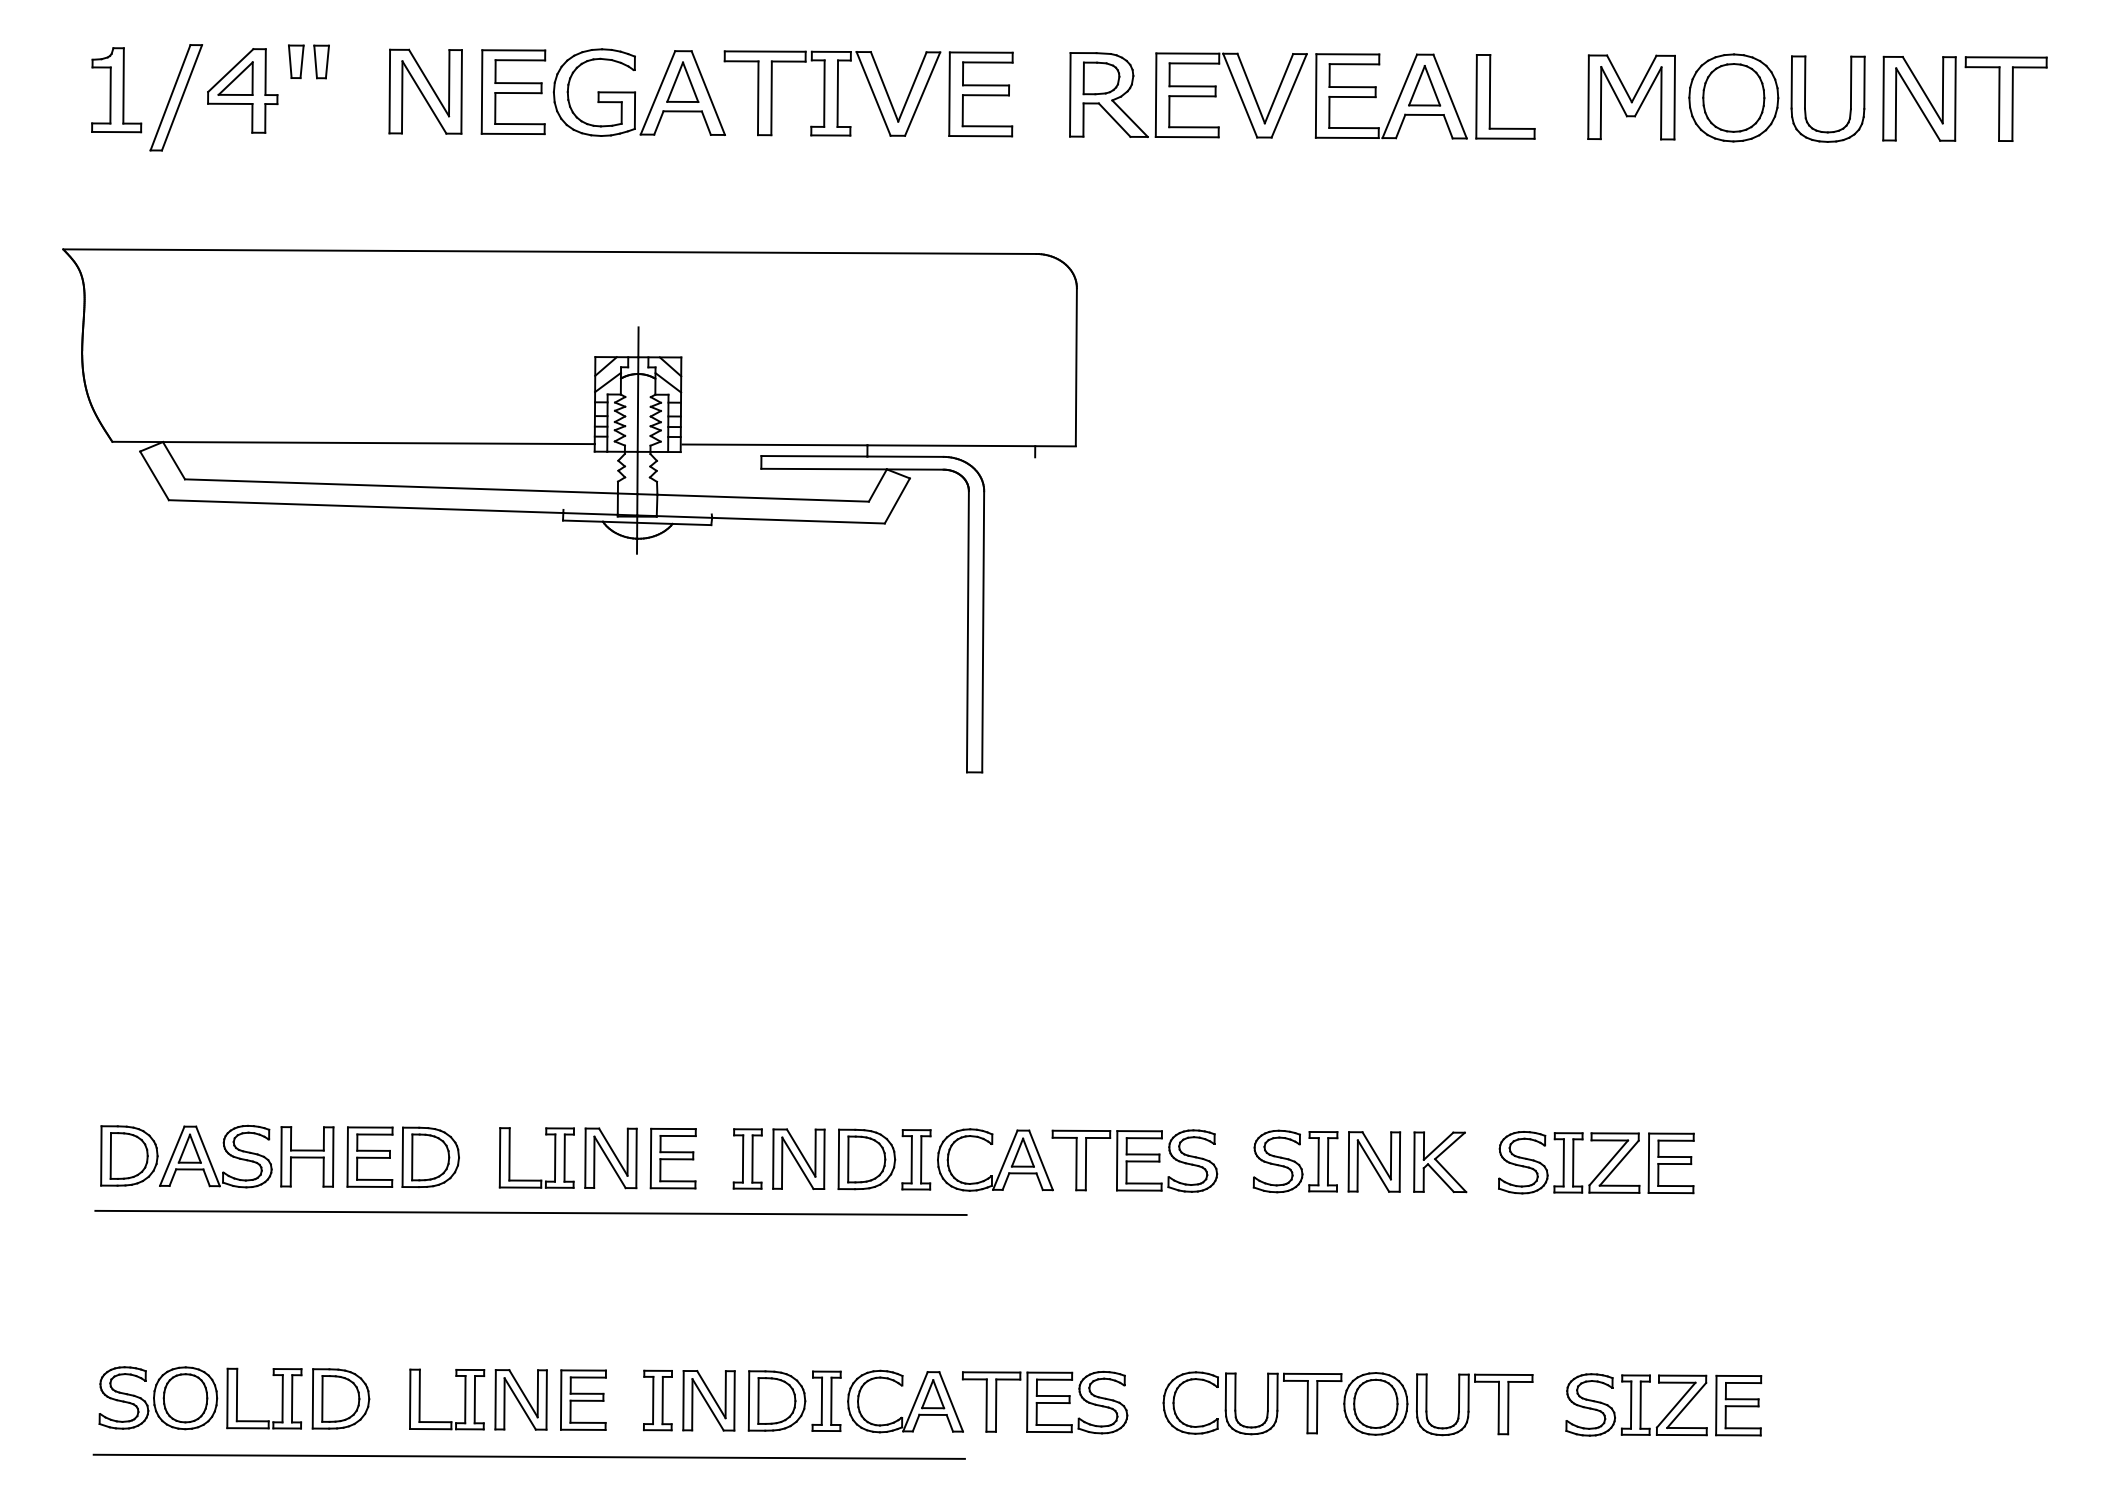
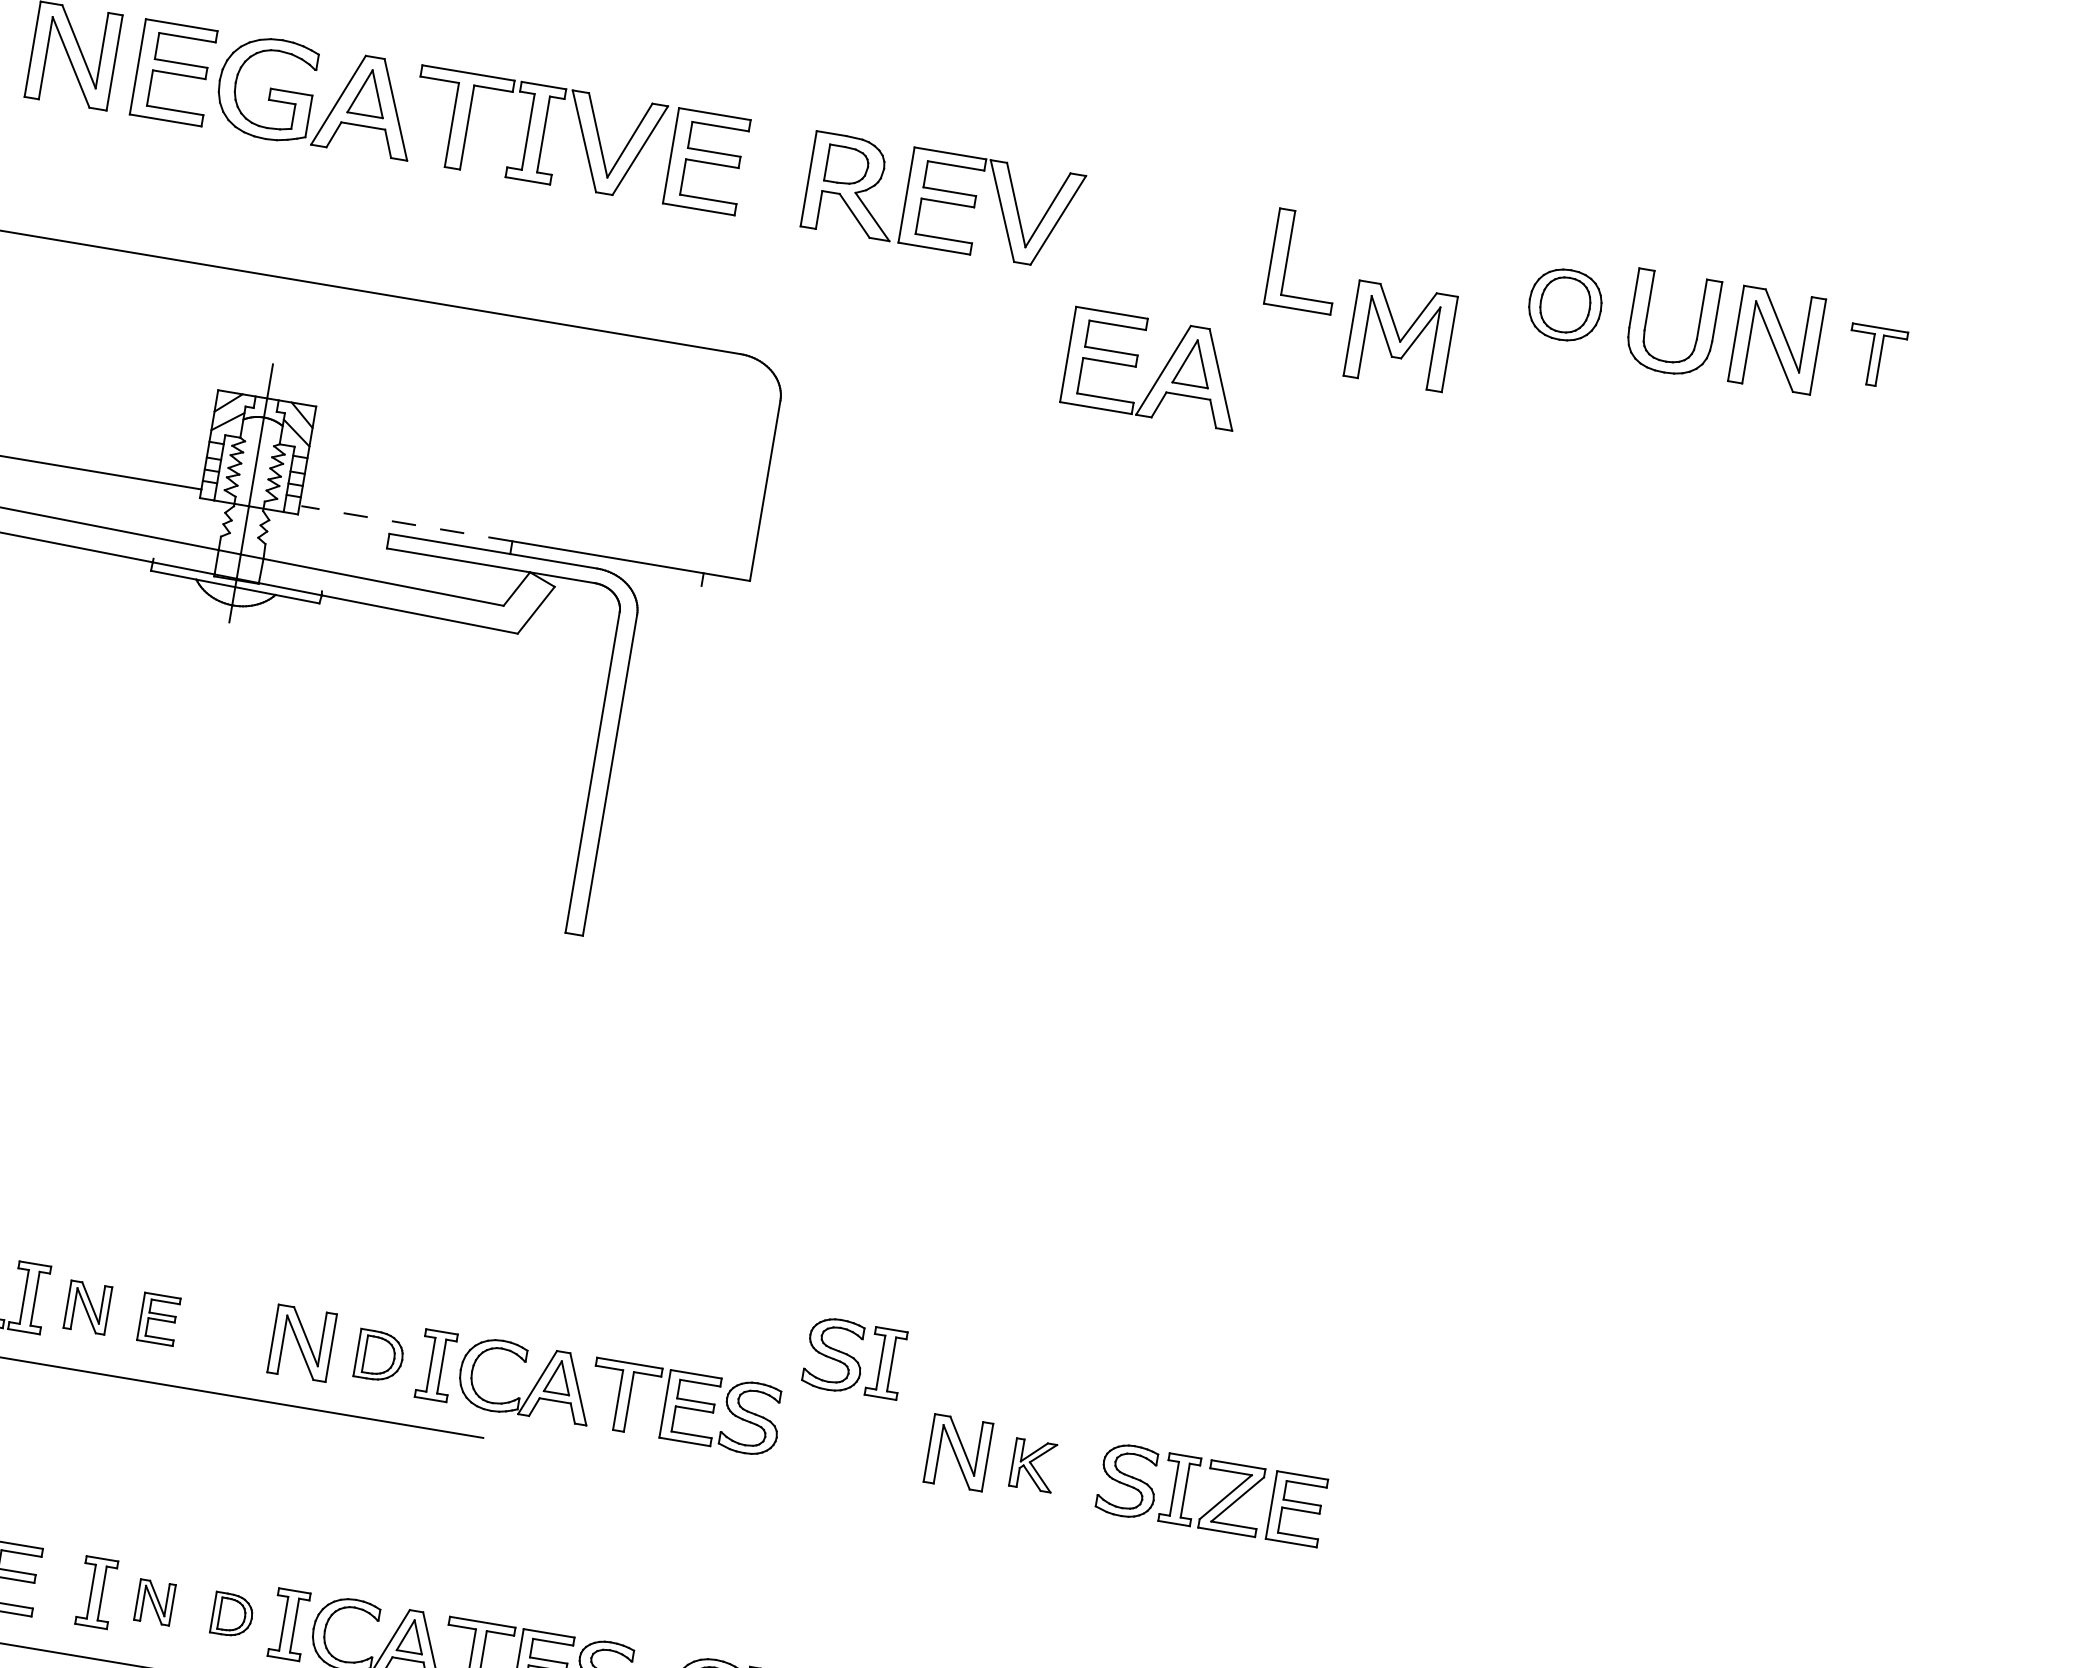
part: (1631, 97) -> (1400, 336), moved
part: (1733, 97) -> (1565, 304), size x0.7
part: (1397, 98) -> (1160, 372), moved
part: (2005, 98) -> (1875, 355), size x0.6
line: (774, 444) -> (406, 523), solid -> dashed
part: (610, 1158) -> (87, 1307), size x0.7
part: (672, 1158) -> (158, 1319), size x0.7
part: (747, 1158) -> (243, 1332), removed
part: (866, 1159) -> (379, 1356), size x0.7
part: (1295, 1161) -> (854, 1358), moved
part: (1440, 1162) -> (1033, 1465), size x0.7
part: (708, 1400) -> (154, 1601), size x0.6
part: (776, 1400) -> (232, 1614), size x0.6

